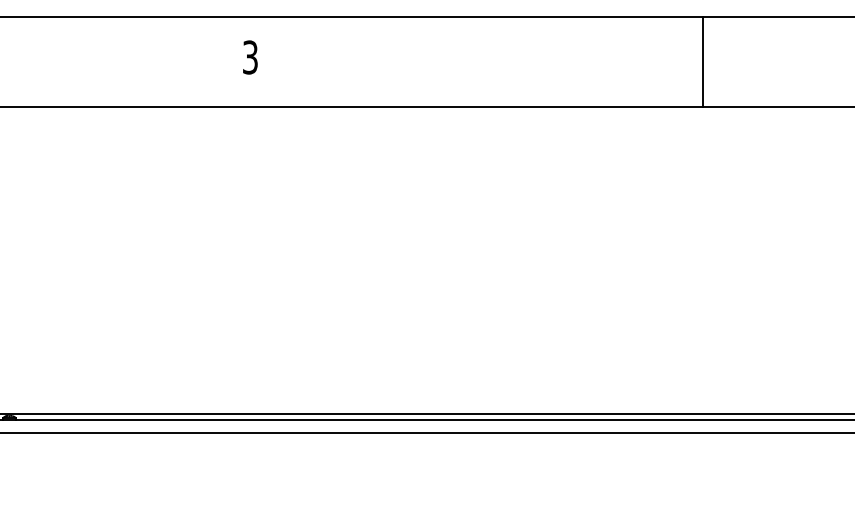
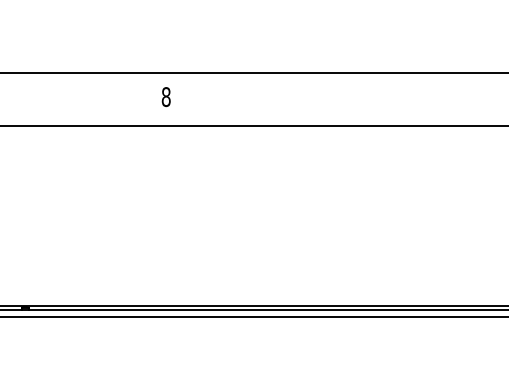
text: (249, 56) -> (165, 96), 3 -> 8
line: (703, 61) -> (431, 99), removed

